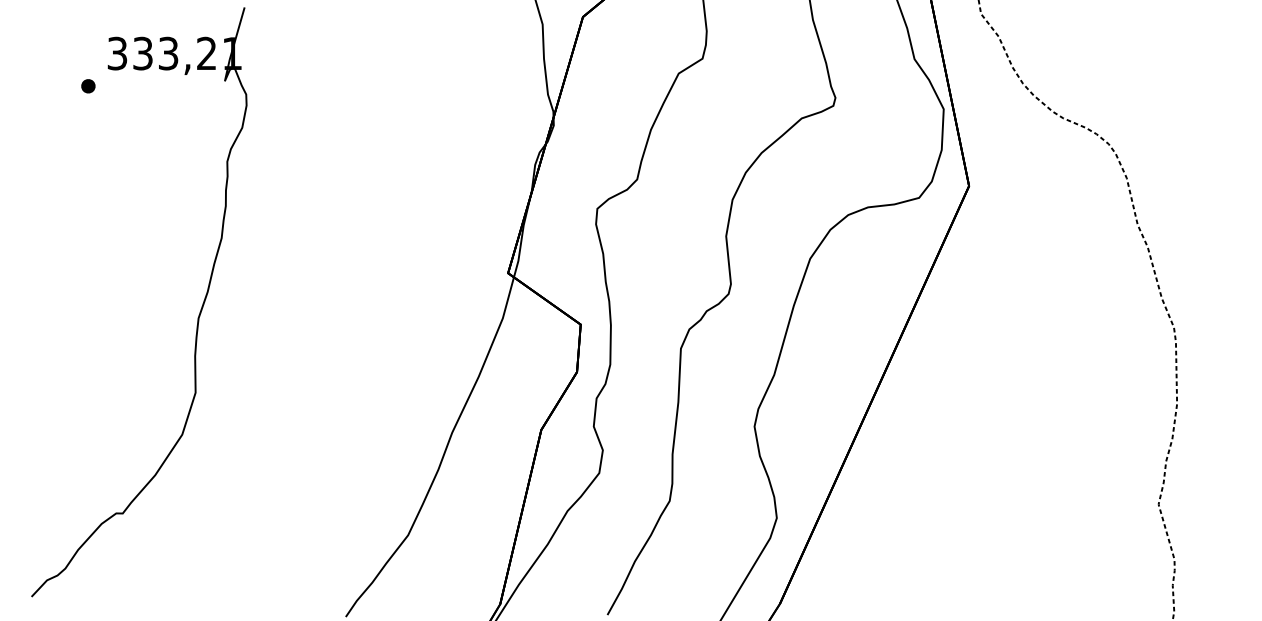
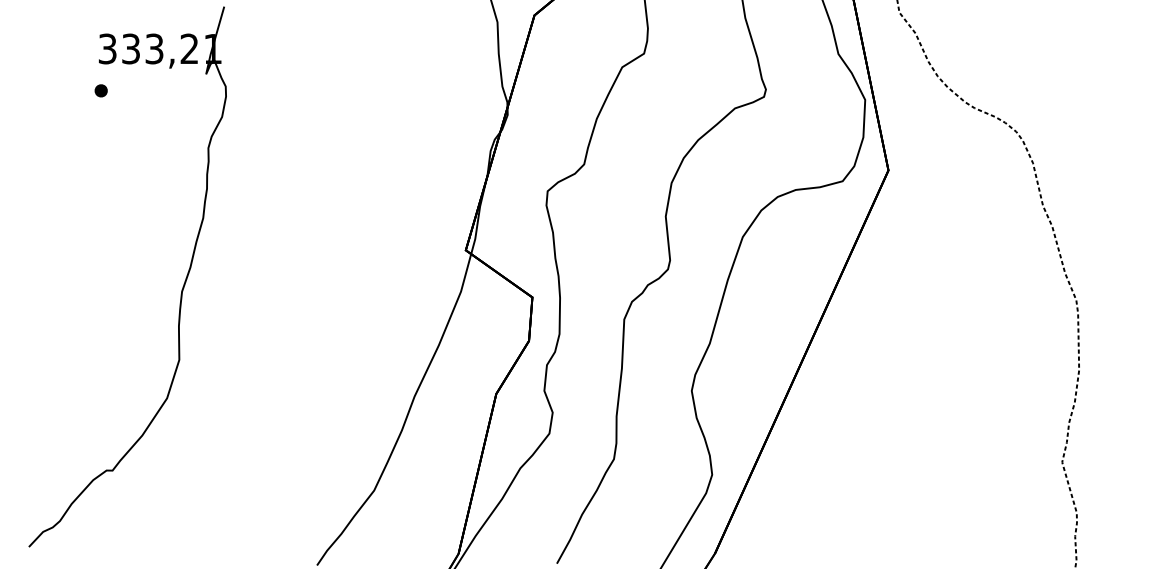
part: (88, 86) -> (101, 91), moved

